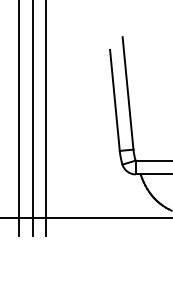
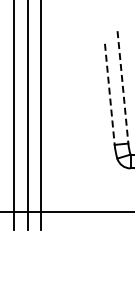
line: (128, 93) -> (123, 87), solid -> dashed
line: (114, 100) -> (109, 94), solid -> dashed

